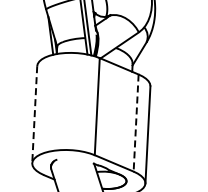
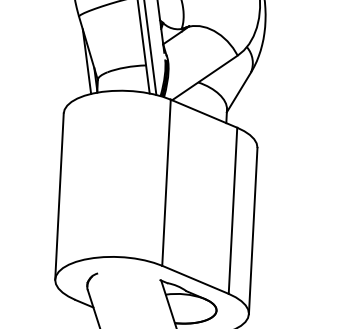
line: (34, 114) -> (59, 196), dashed -> solid
line: (136, 123) -> (233, 211), dashed -> solid

